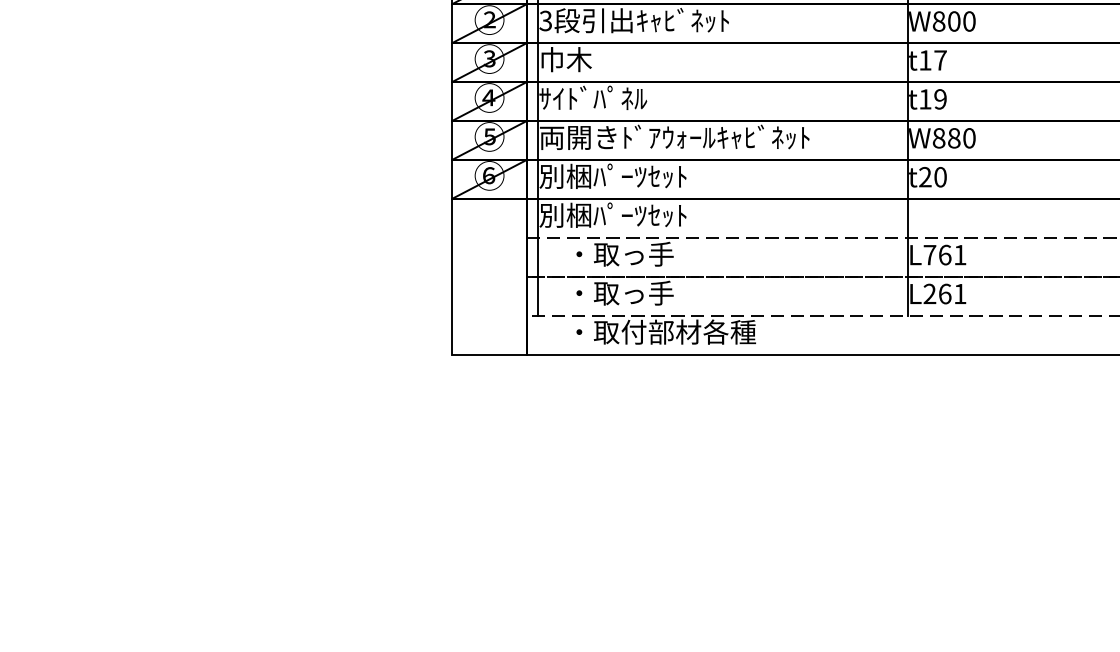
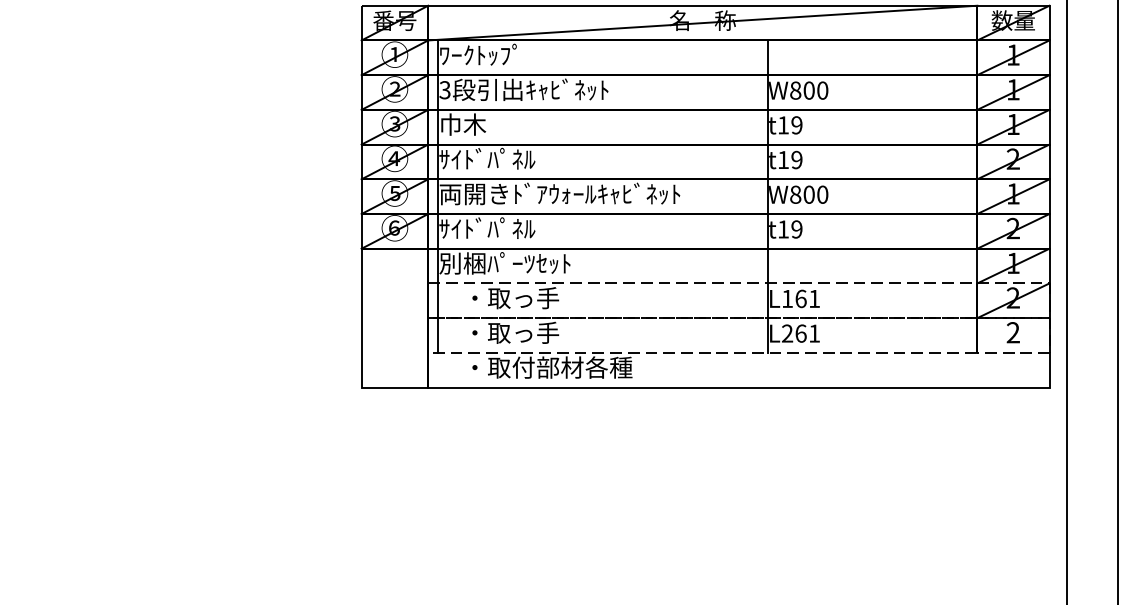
text: (939, 60) -> (796, 125), t17 -> t19
text: (953, 137) -> (808, 194), W880 -> W800
text: (612, 176) -> (504, 228), 別梱ﾊﾟｰﾂｾｯﾄ -> ｻｲﾄﾞﾊﾟﾈﾙ
text: (932, 177) -> (789, 229), t20 -> t19
text: (929, 254) -> (787, 298), L761 -> L161

